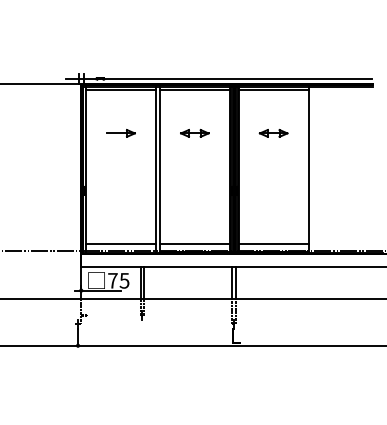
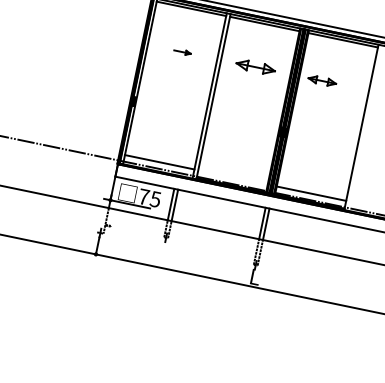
part: (120, 133) -> (181, 52), size x0.6
part: (194, 133) -> (255, 67), size x1.4
part: (273, 133) -> (322, 81), moved
line: (194, 244) -> (232, 177), removed

